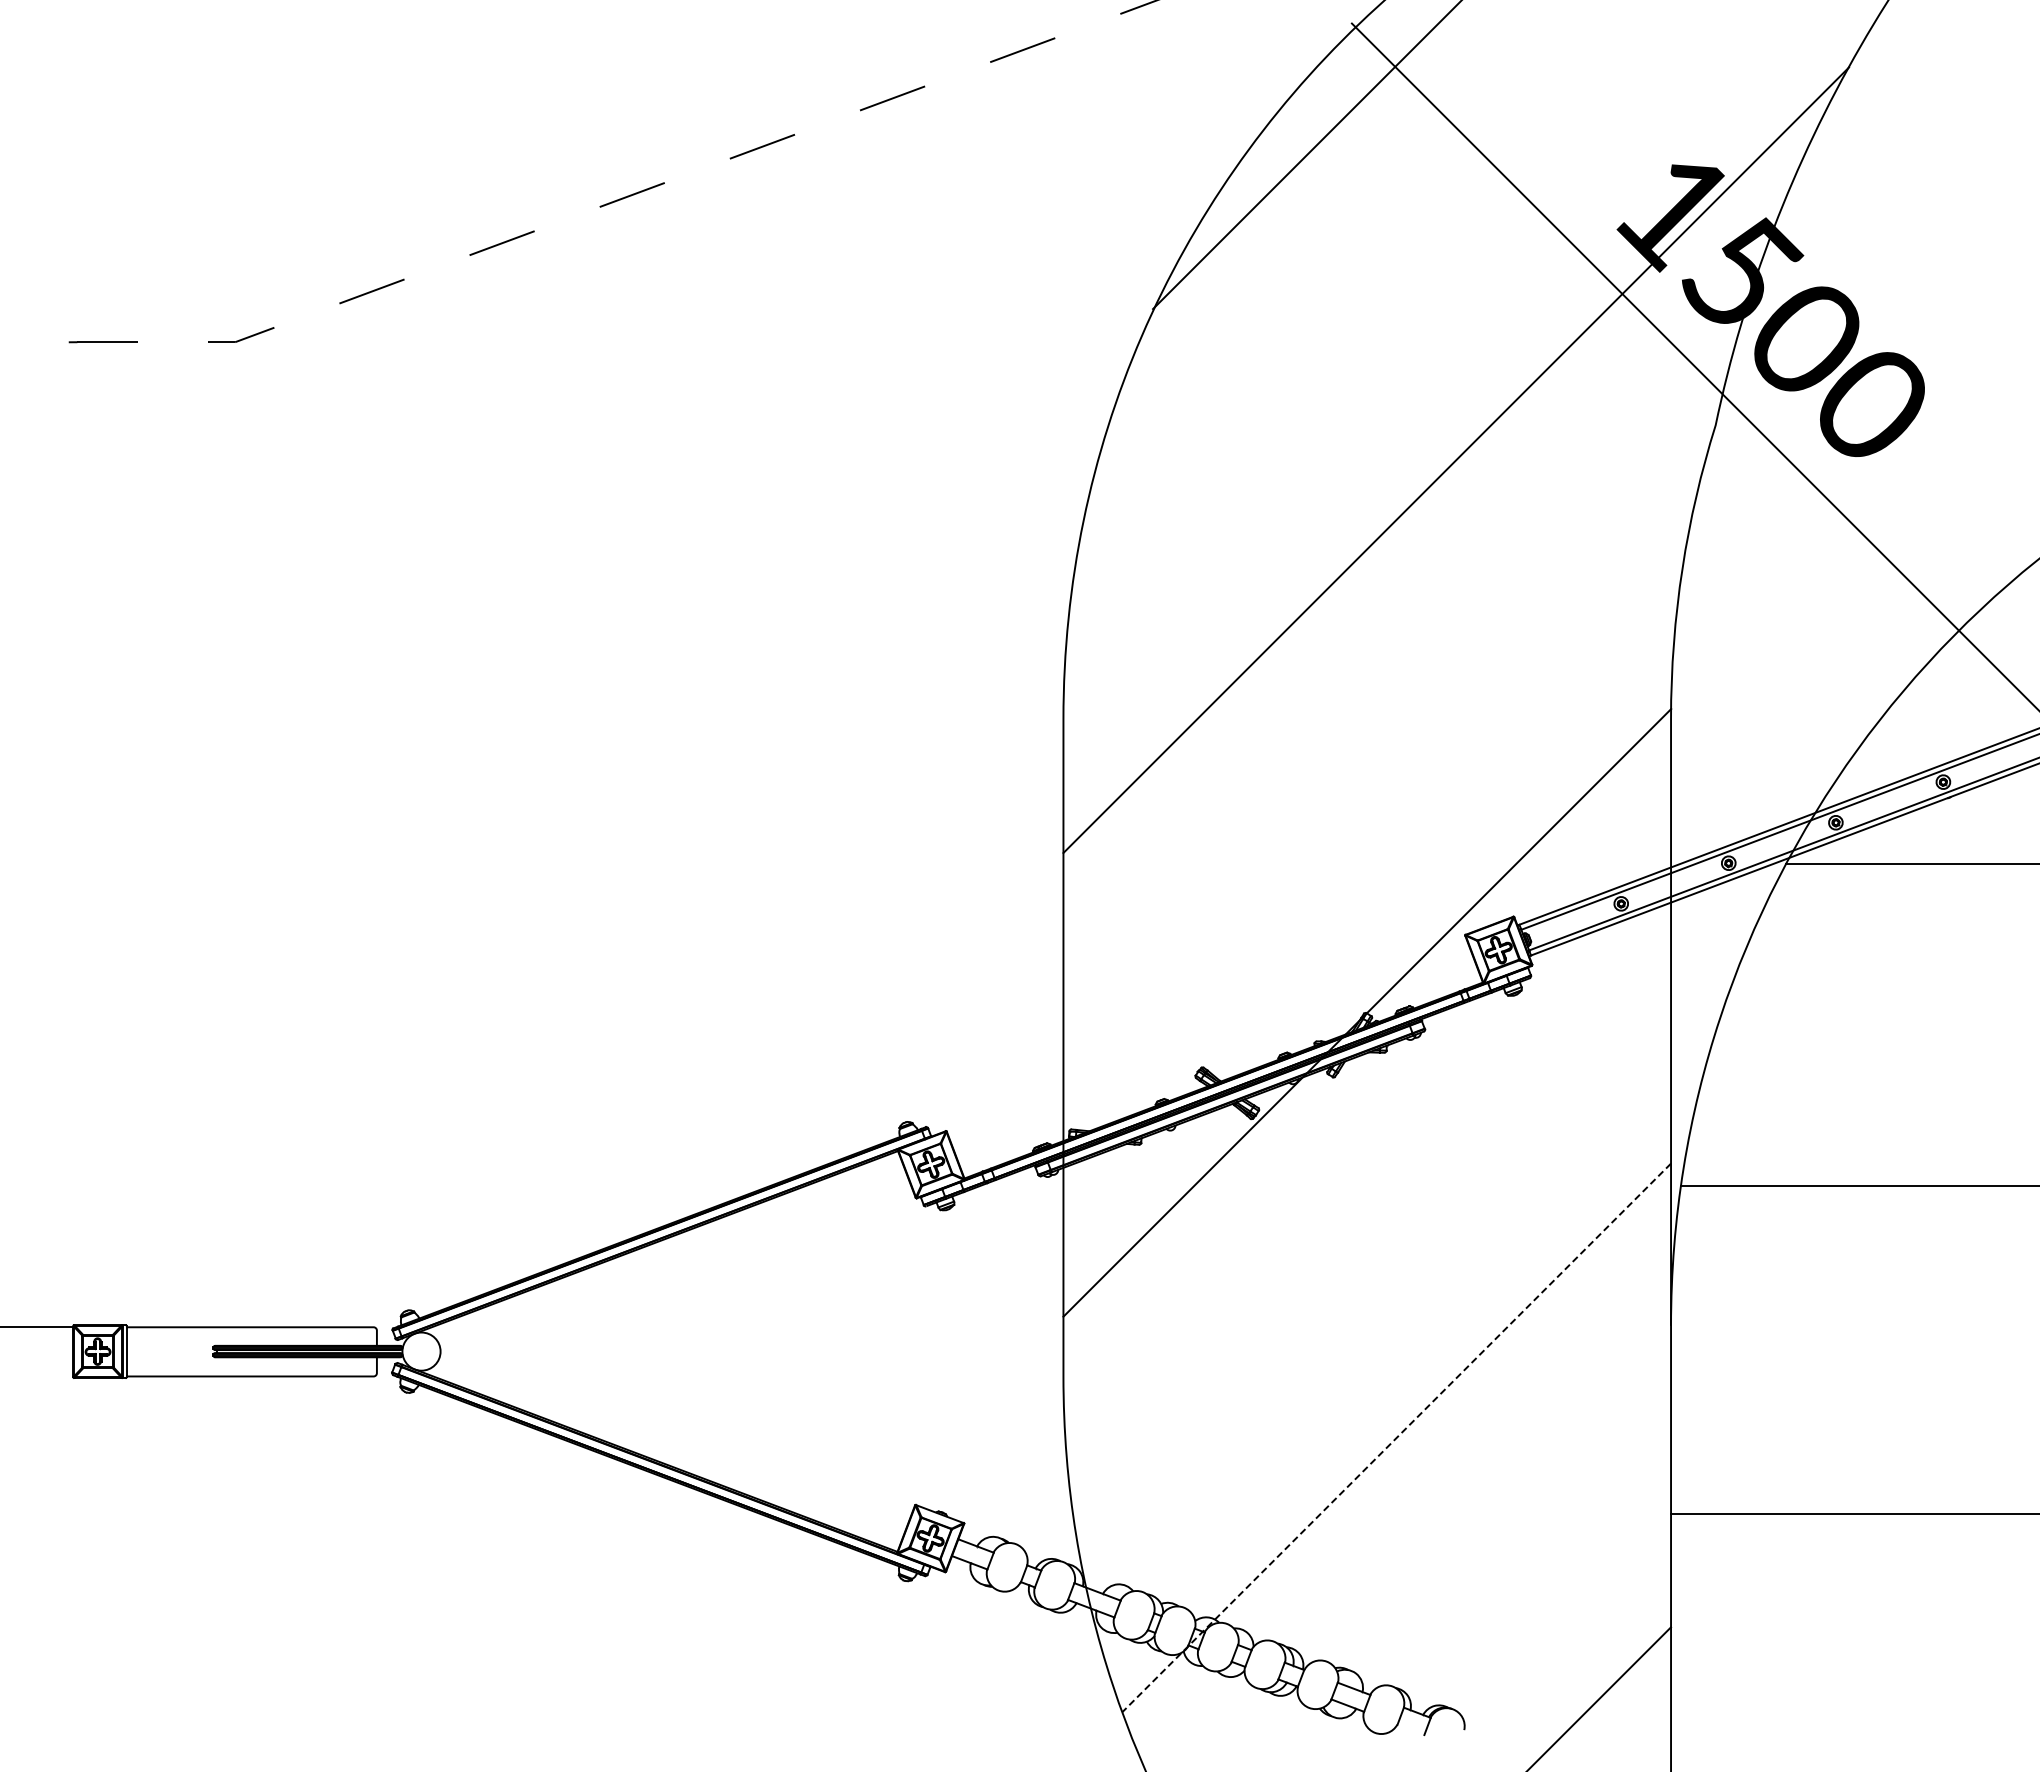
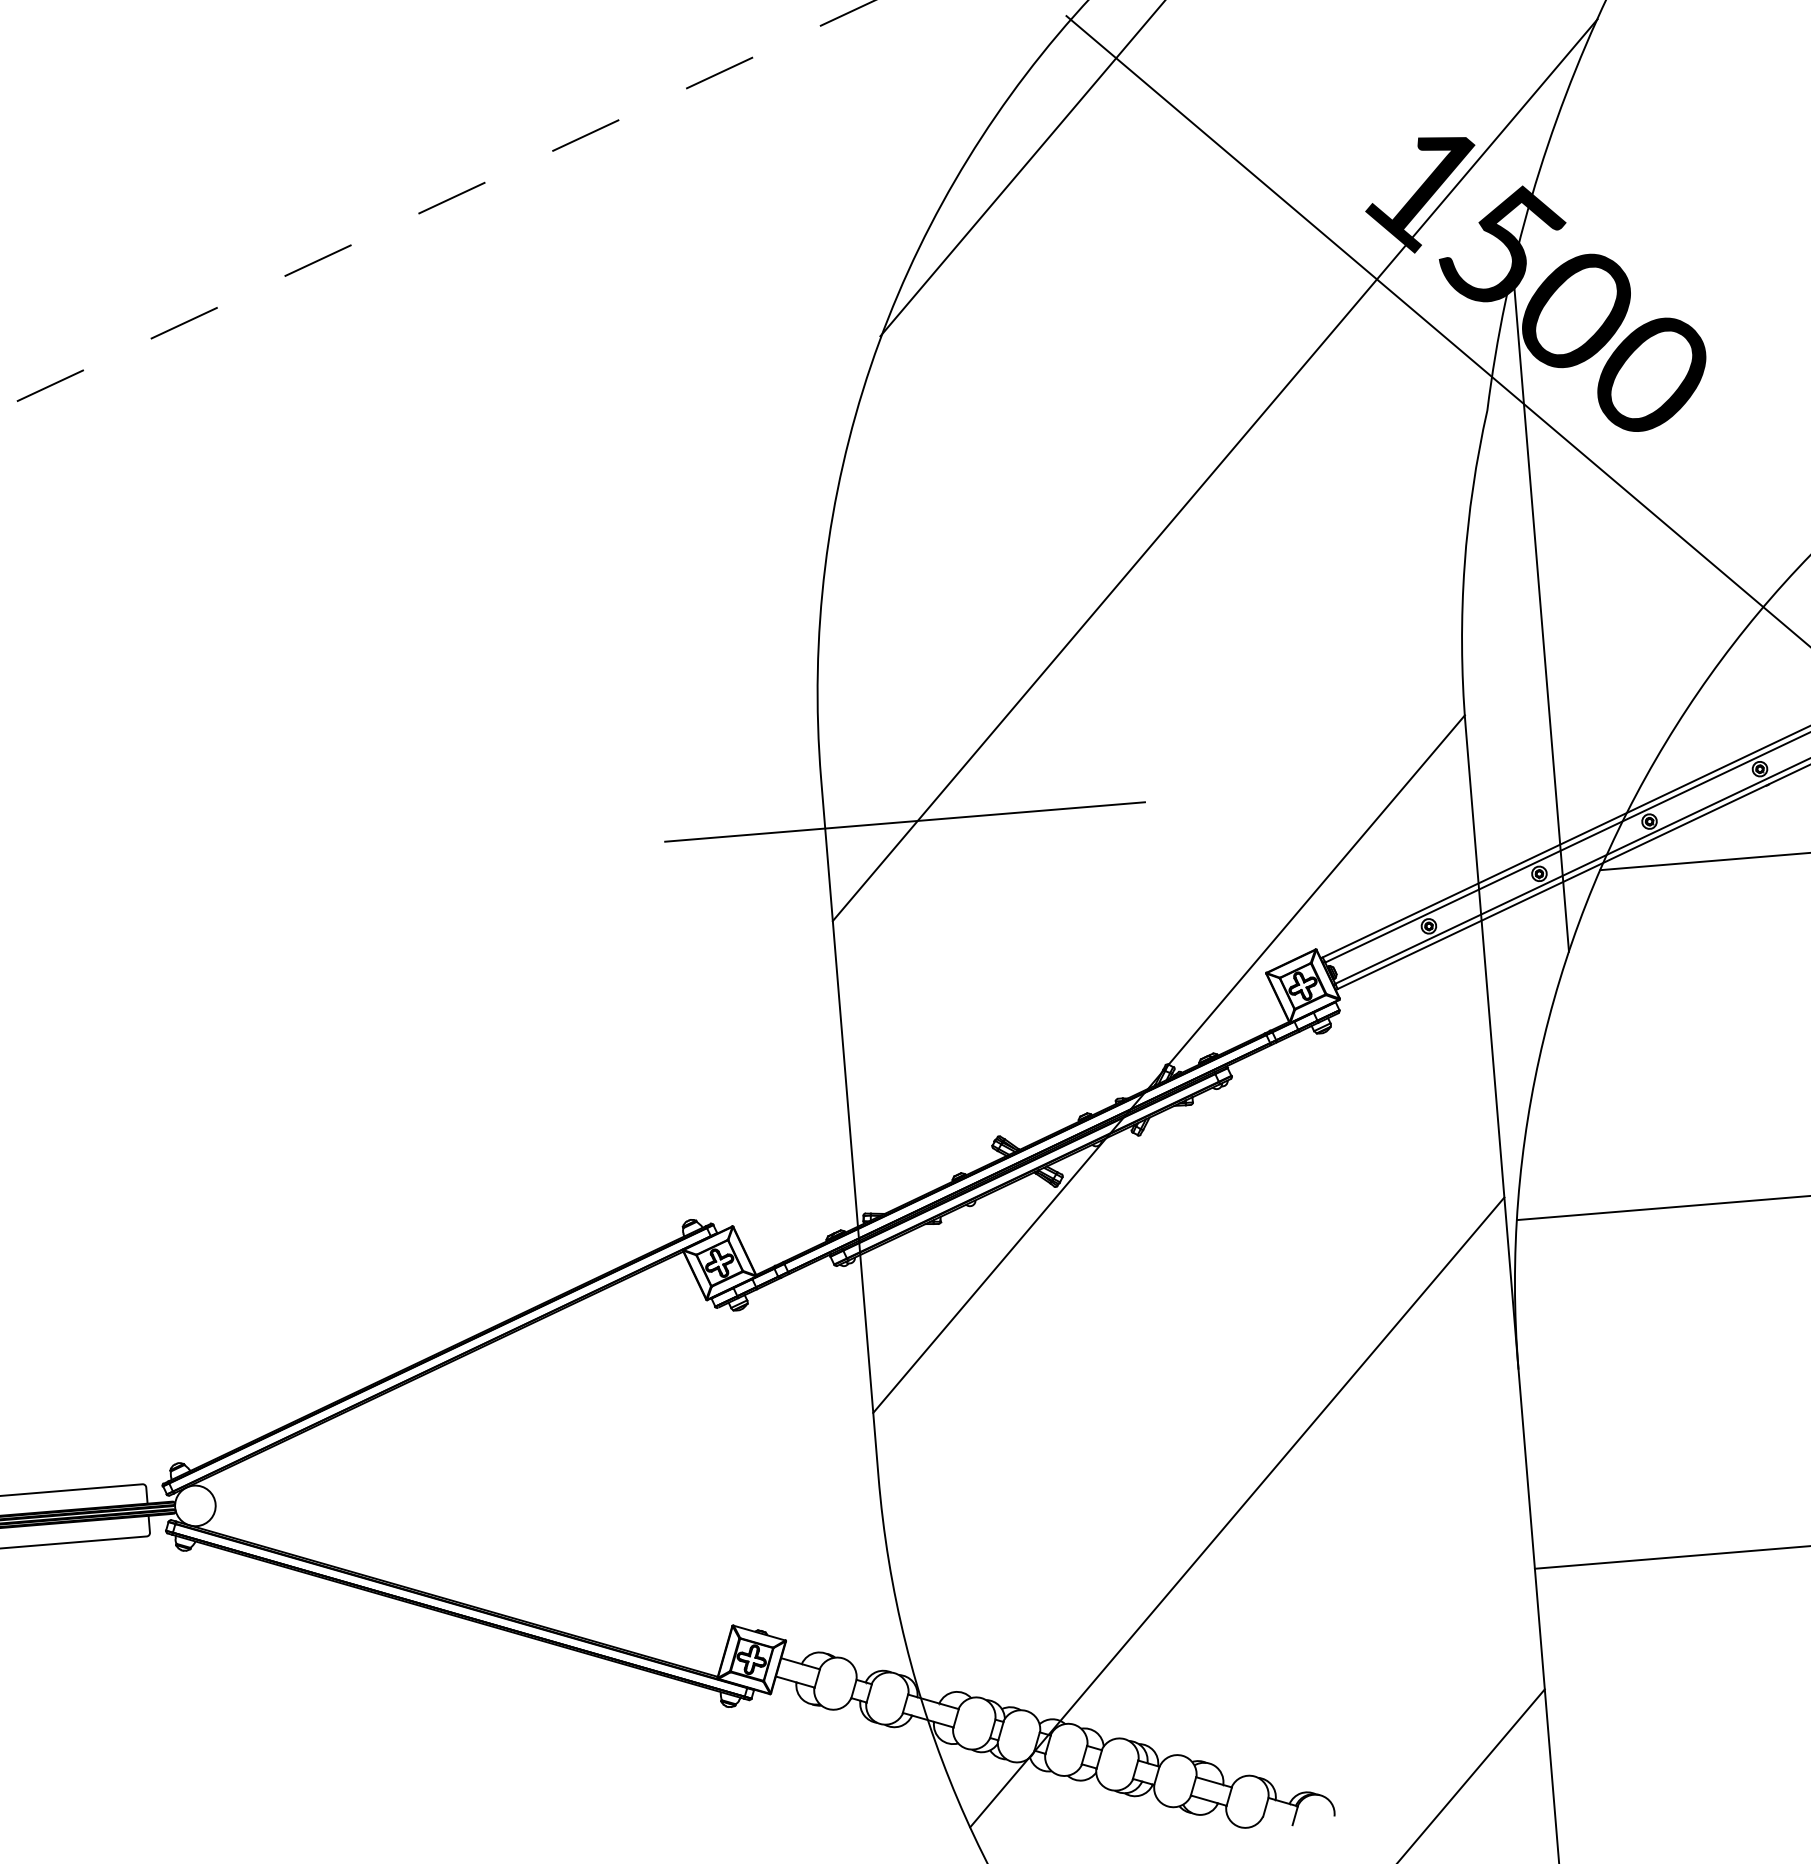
line: (1750, 616) -> (1540, 610), added
line: (1138, 765) -> (904, 821), added
line: (1396, 1437) -> (1237, 1511), dashed -> solid

